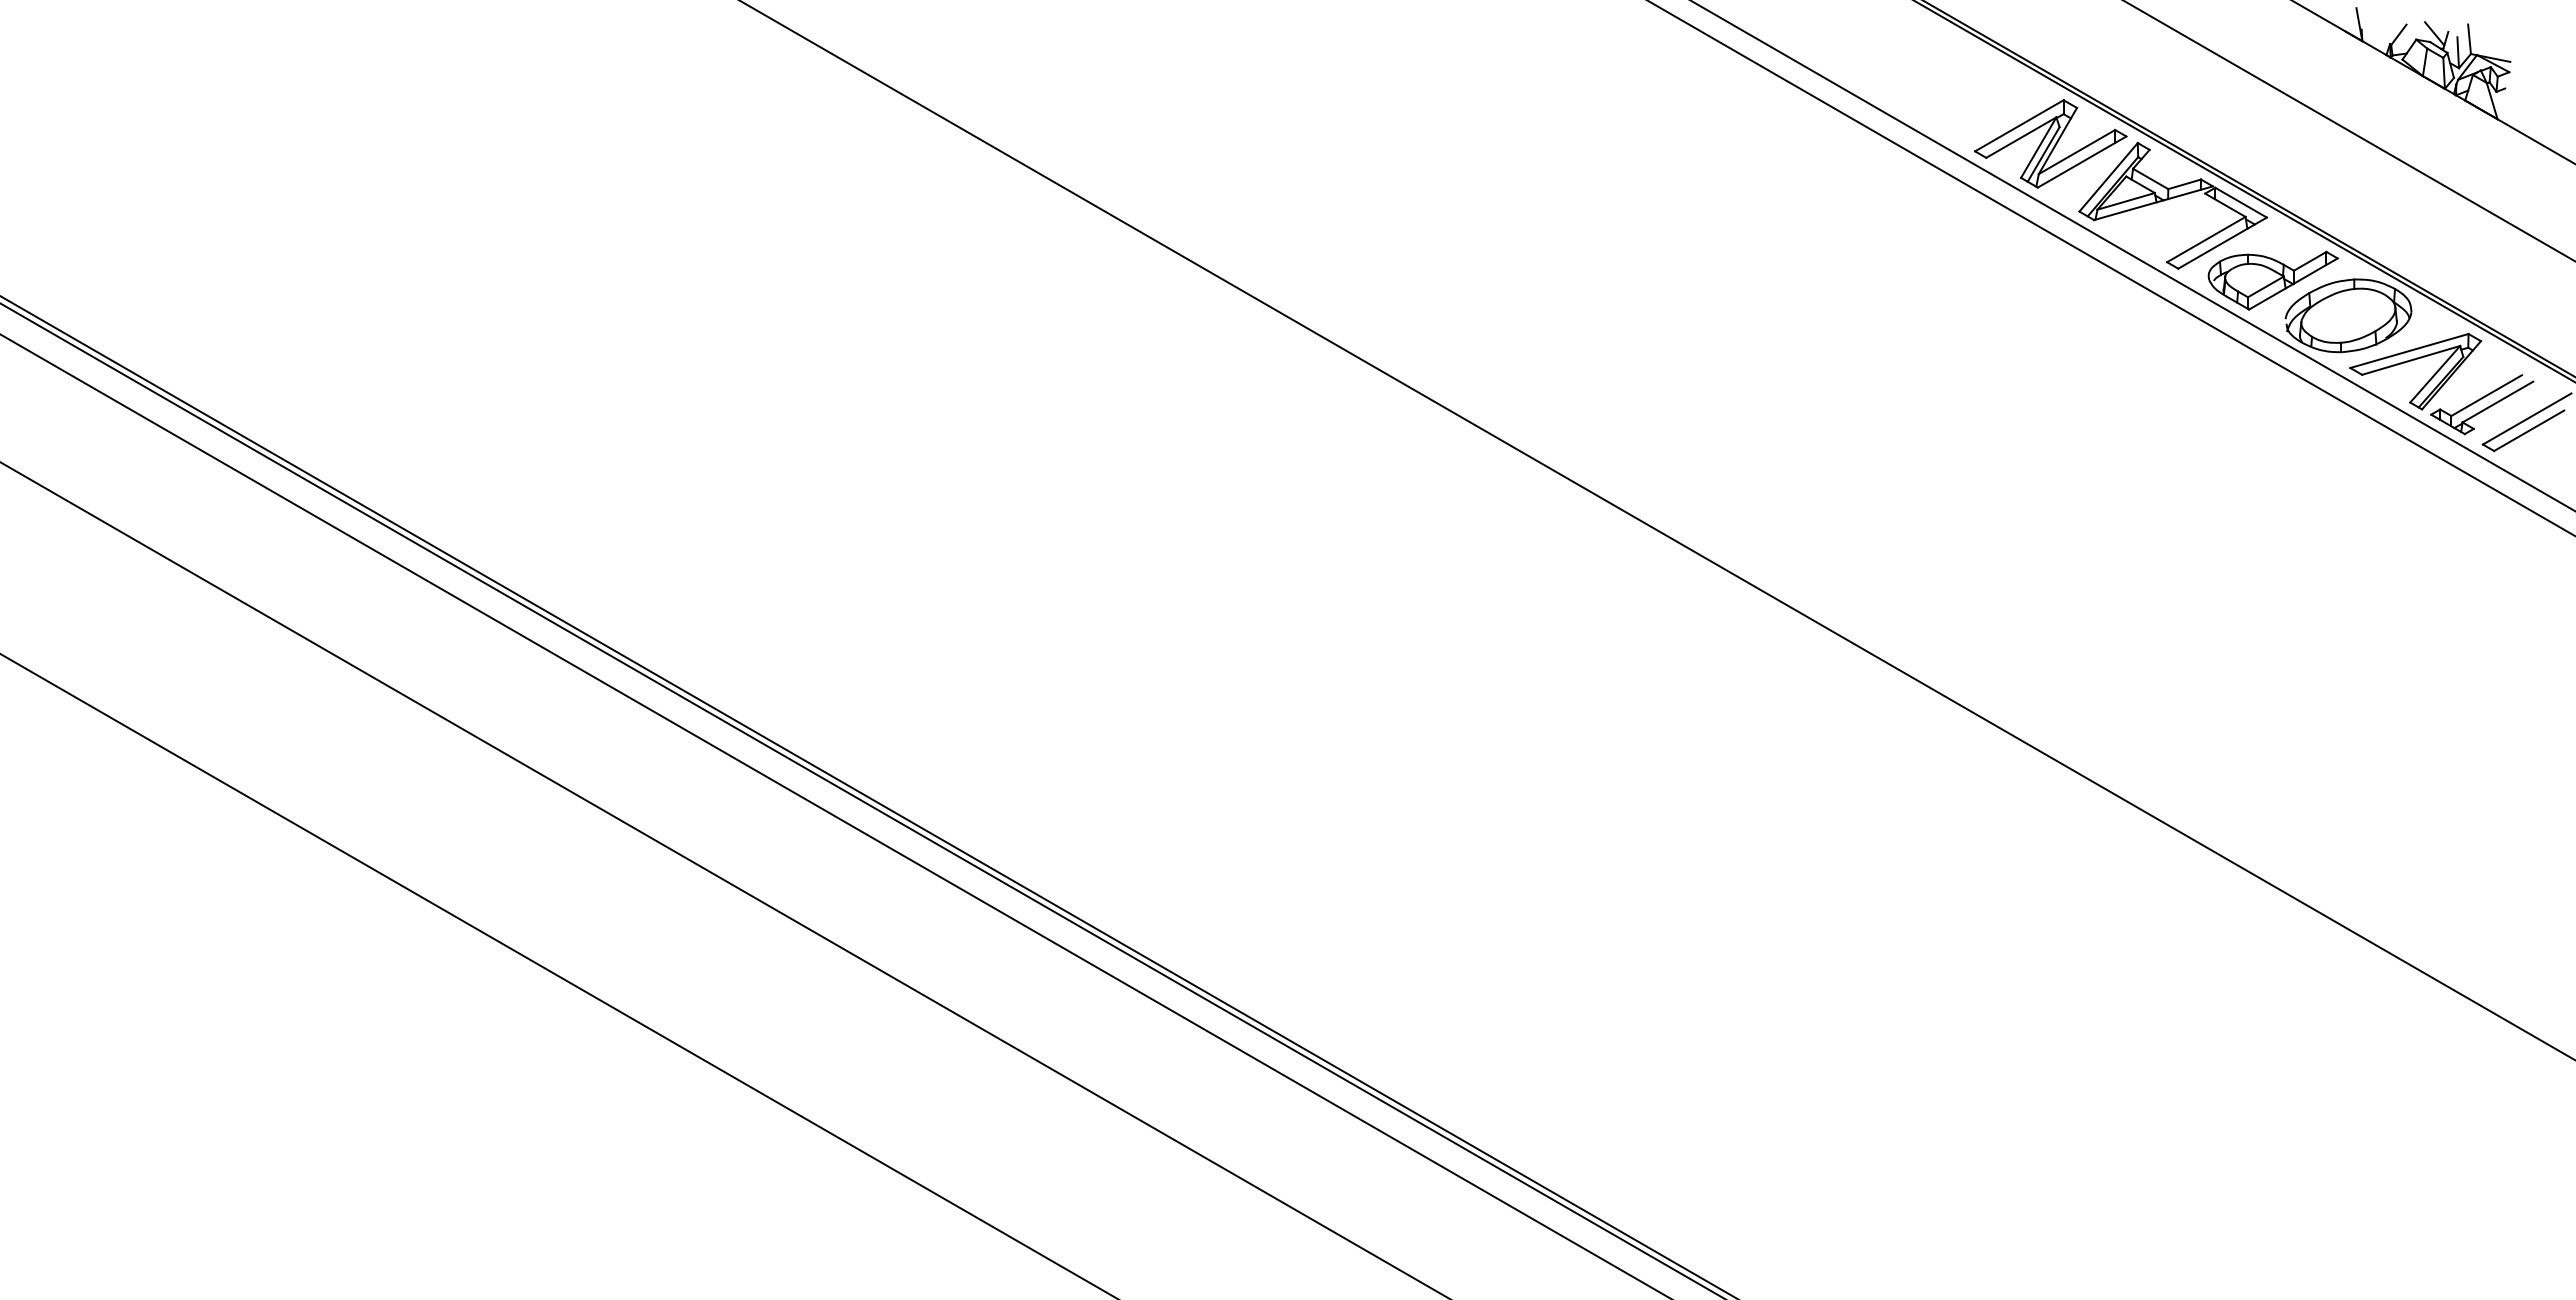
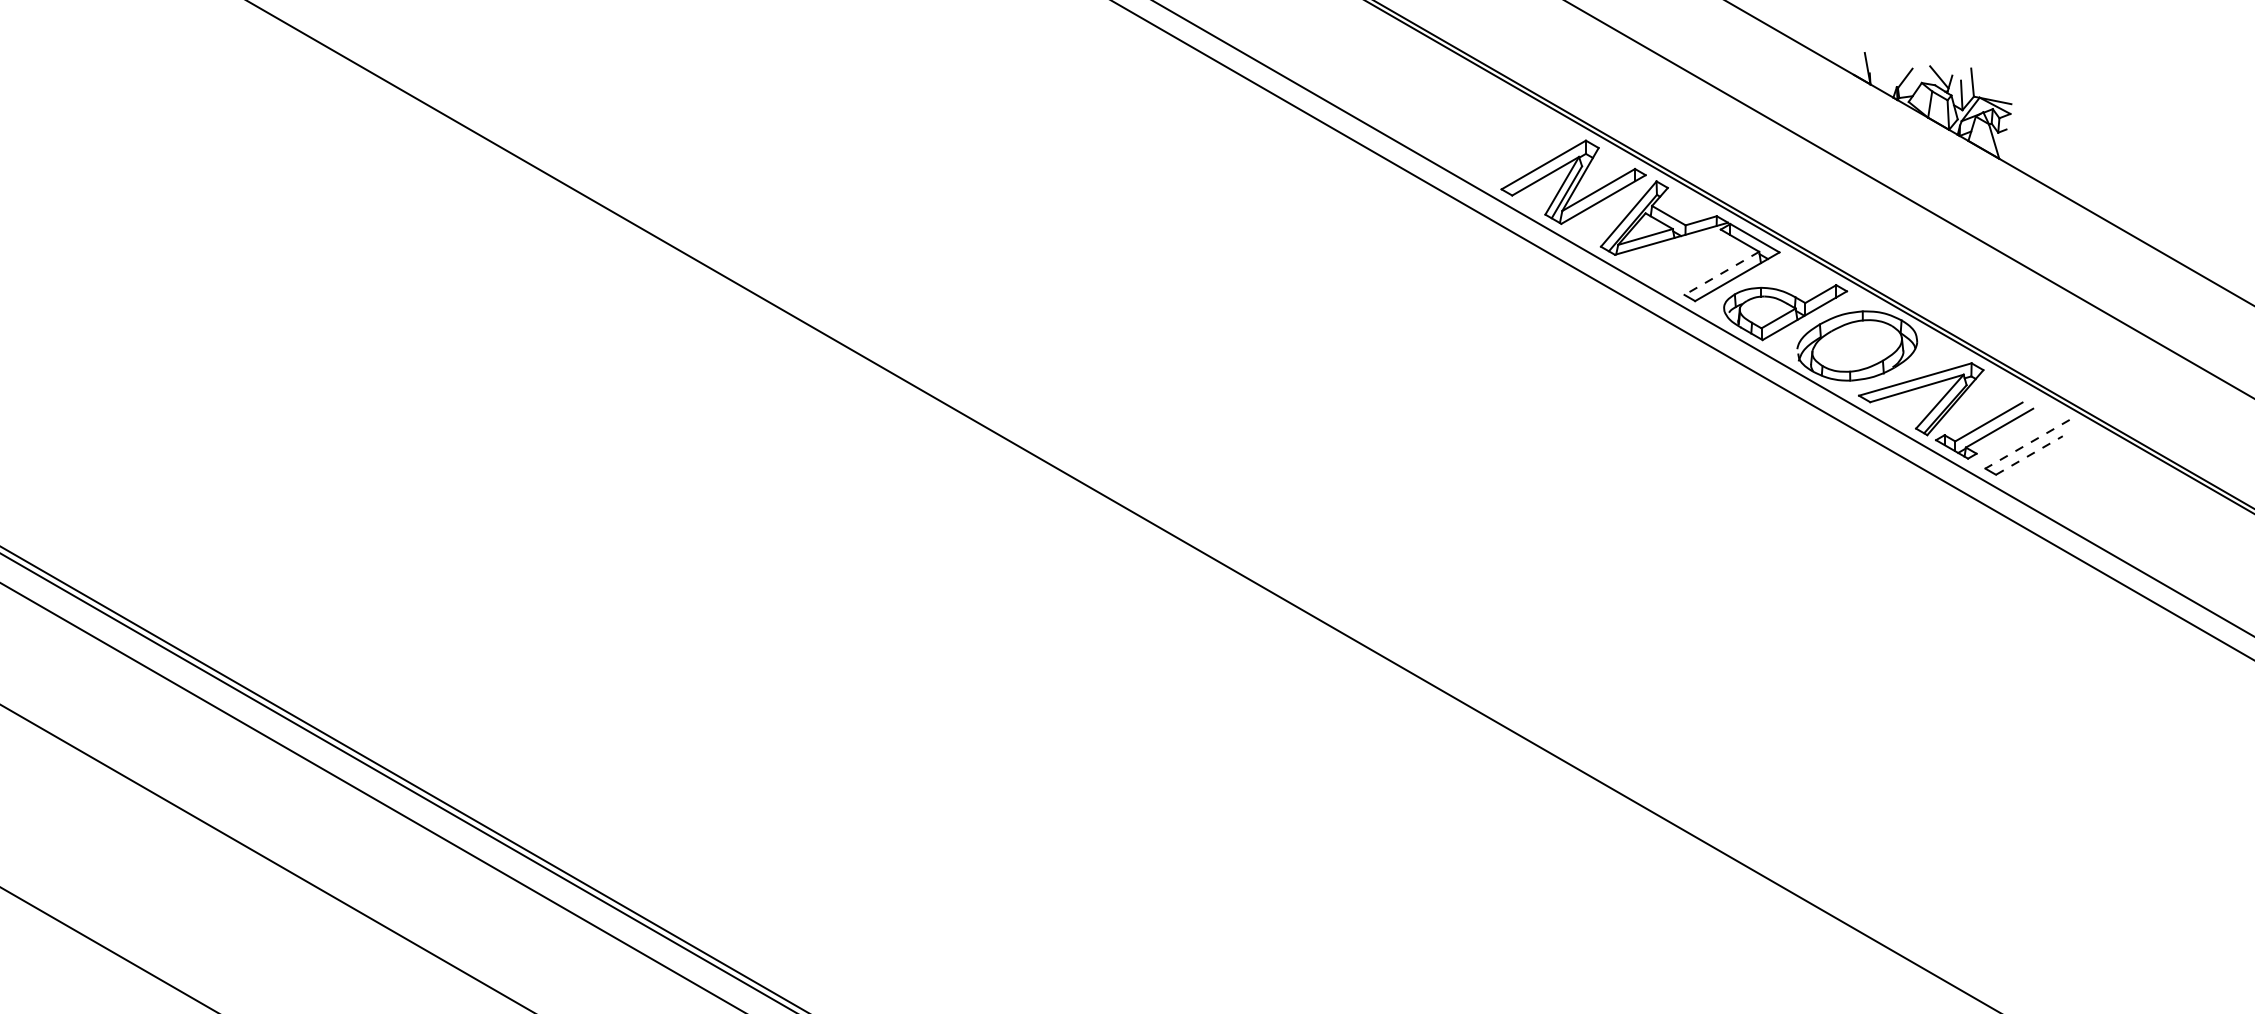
line: (2205, 239) -> (1721, 273), solid -> dashed
line: (2526, 419) -> (2026, 444), solid -> dashed
line: (2529, 430) -> (2029, 455), solid -> dashed

